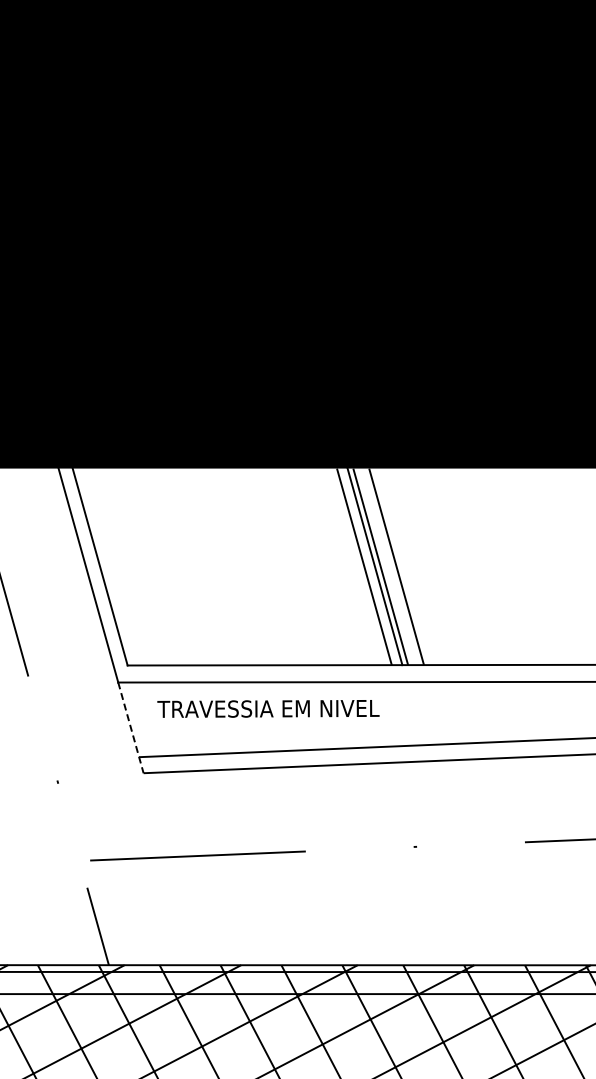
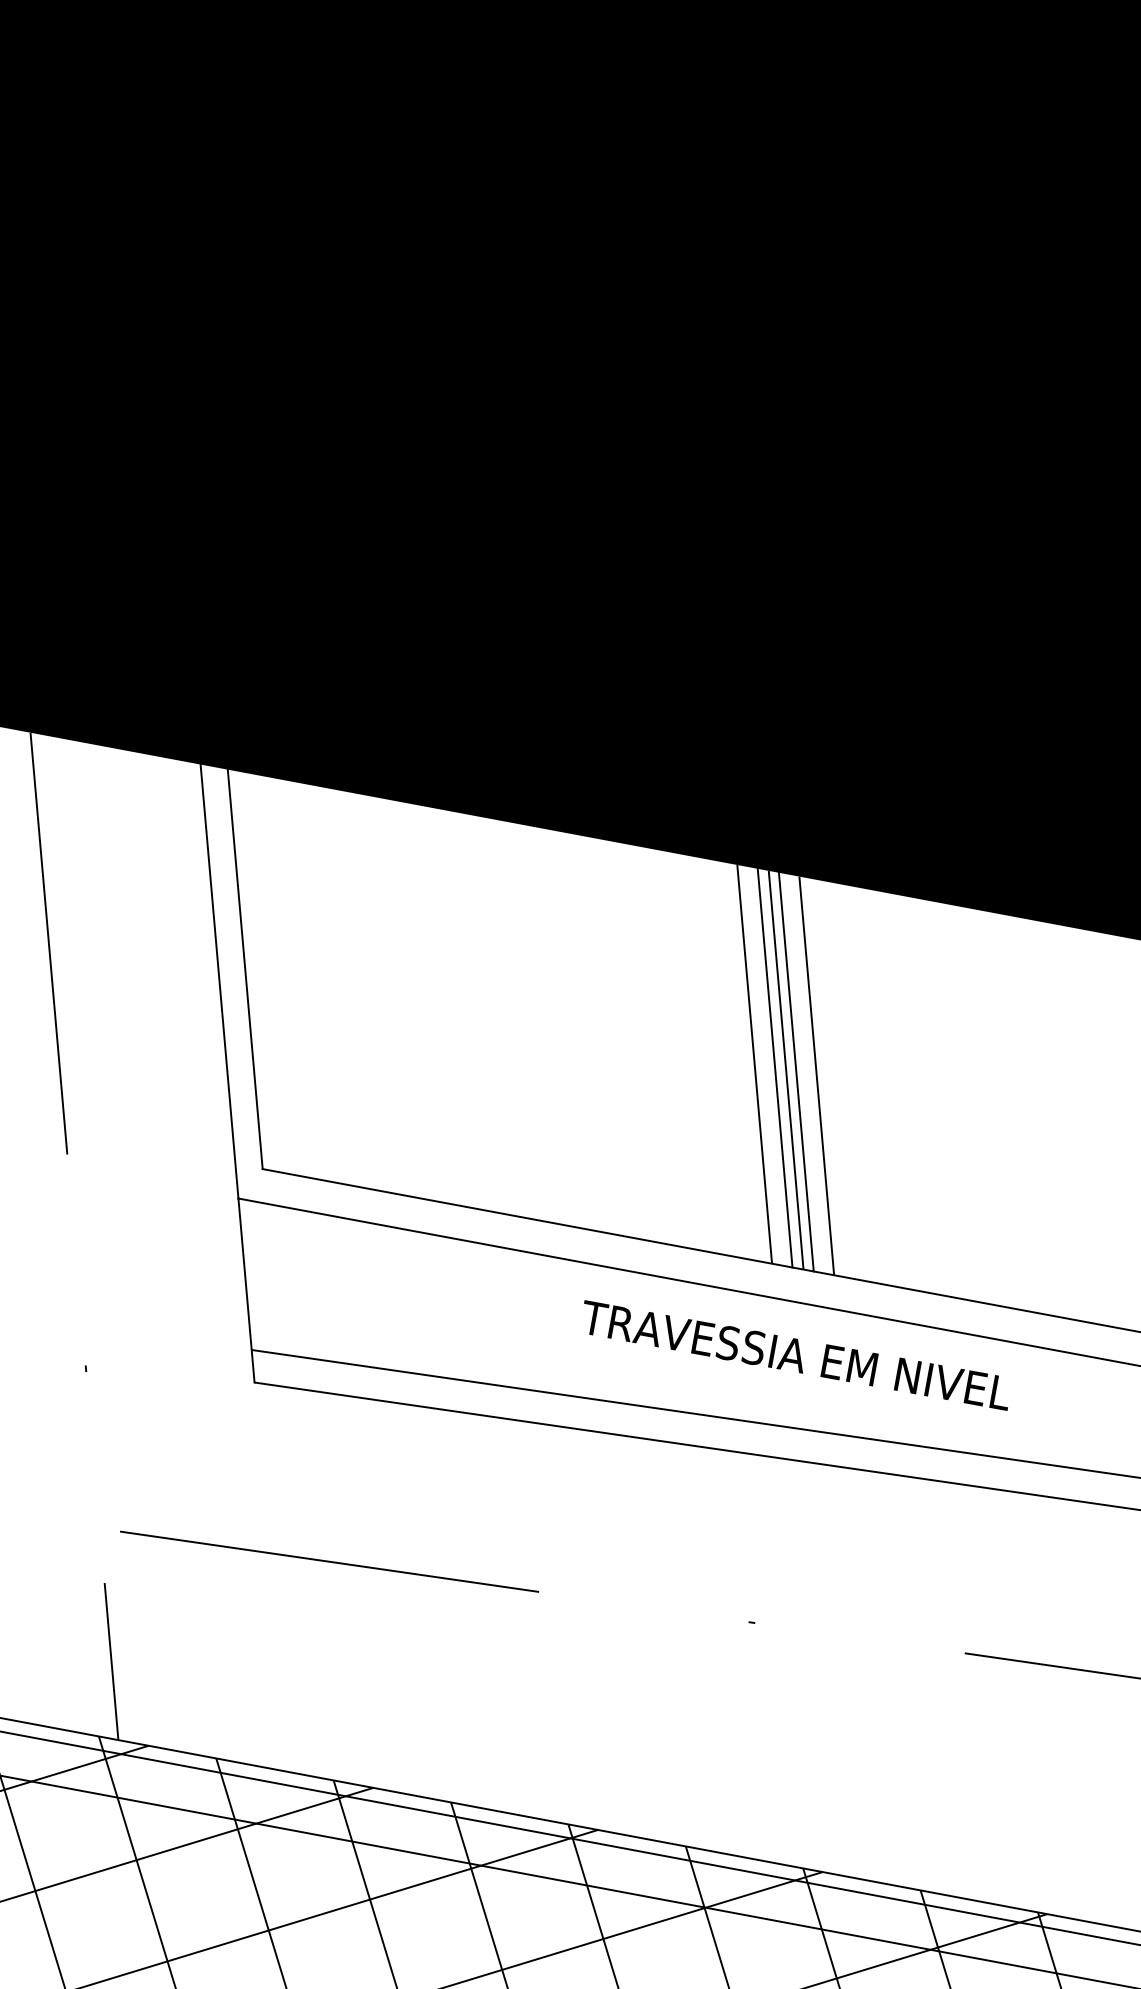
line: (385, 566) -> (795, 1071), added
text: (268, 708) -> (796, 1354), moved
line: (131, 728) -> (247, 1291), dashed -> solid

